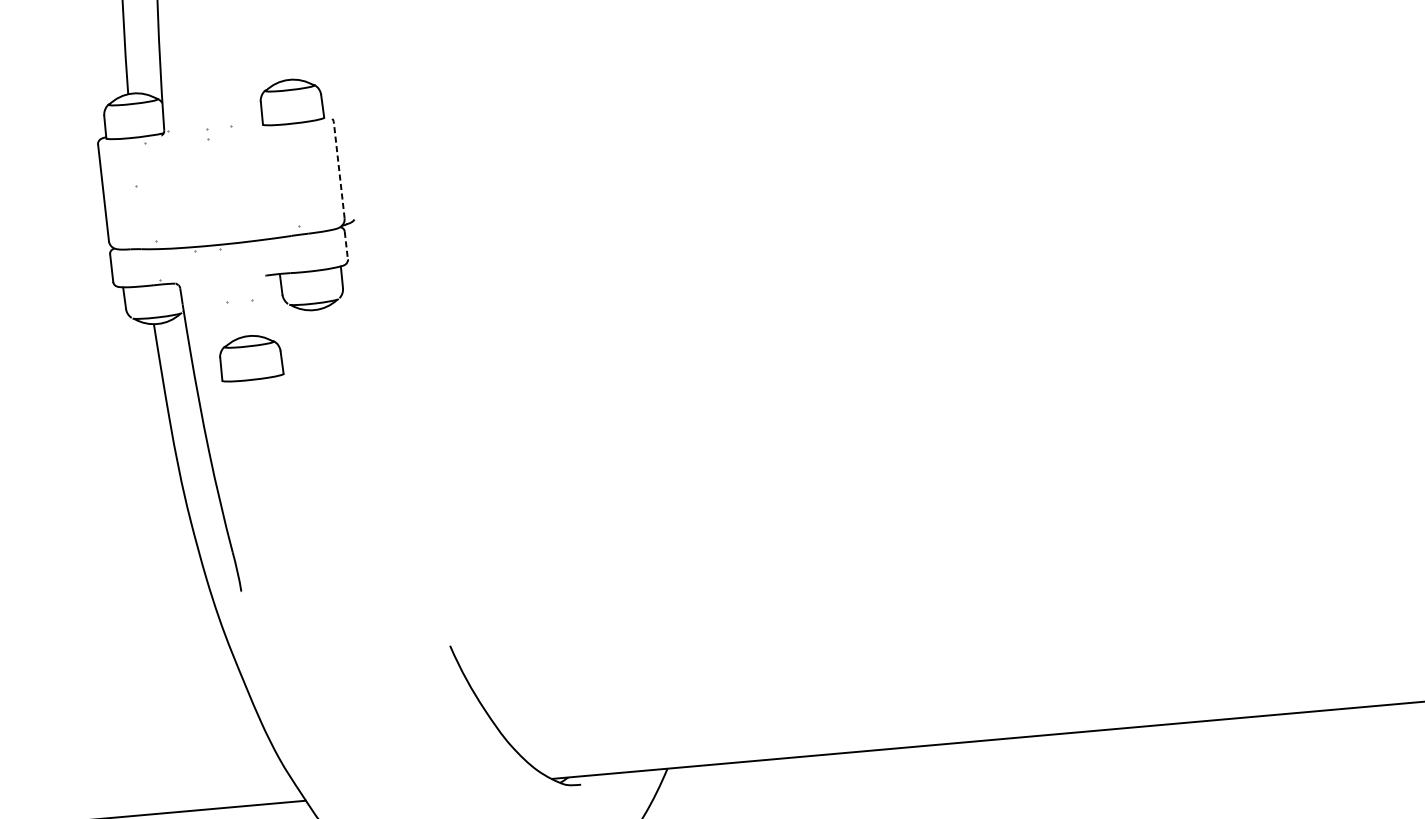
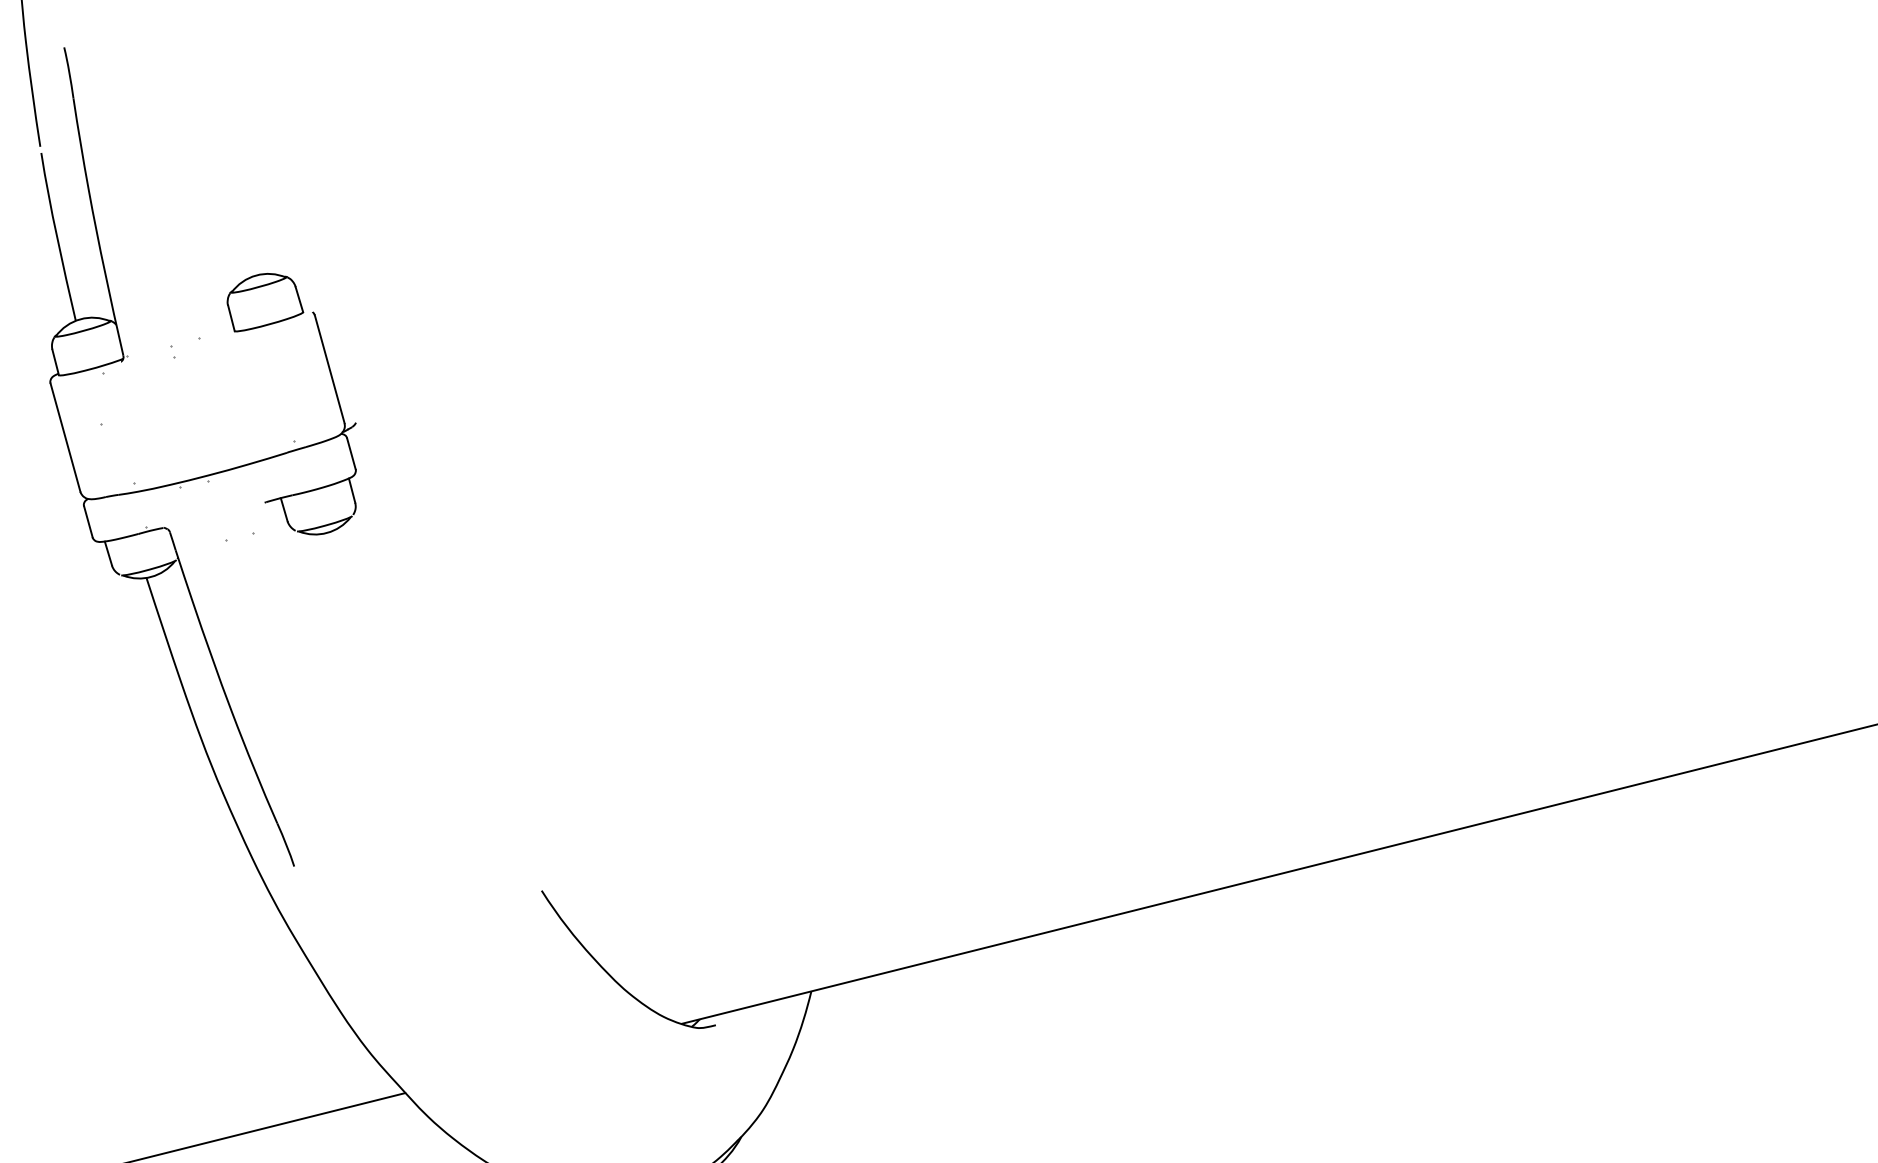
line: (339, 169) -> (329, 368), dashed -> solid
line: (346, 245) -> (351, 453), dashed -> solid
part: (252, 360) -> (265, 601), removed

